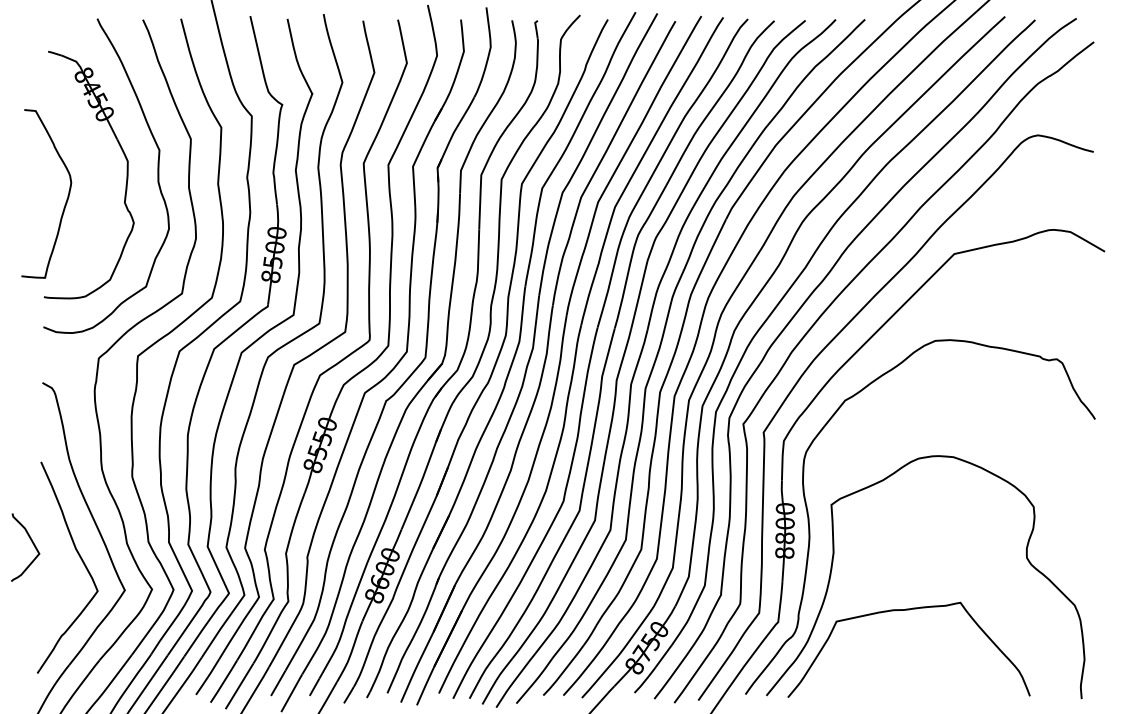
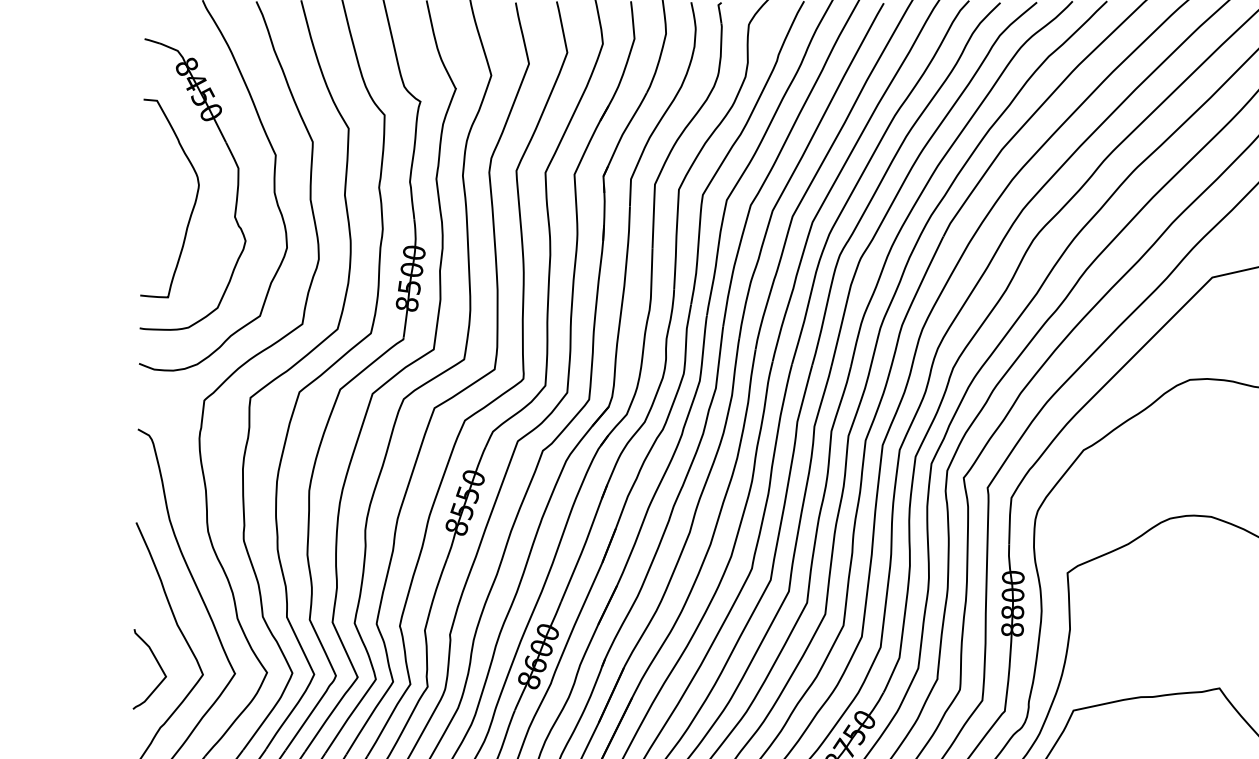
curve: (66, 199) -> (193, 205), moved
curve: (31, 542) -> (156, 663), moved

